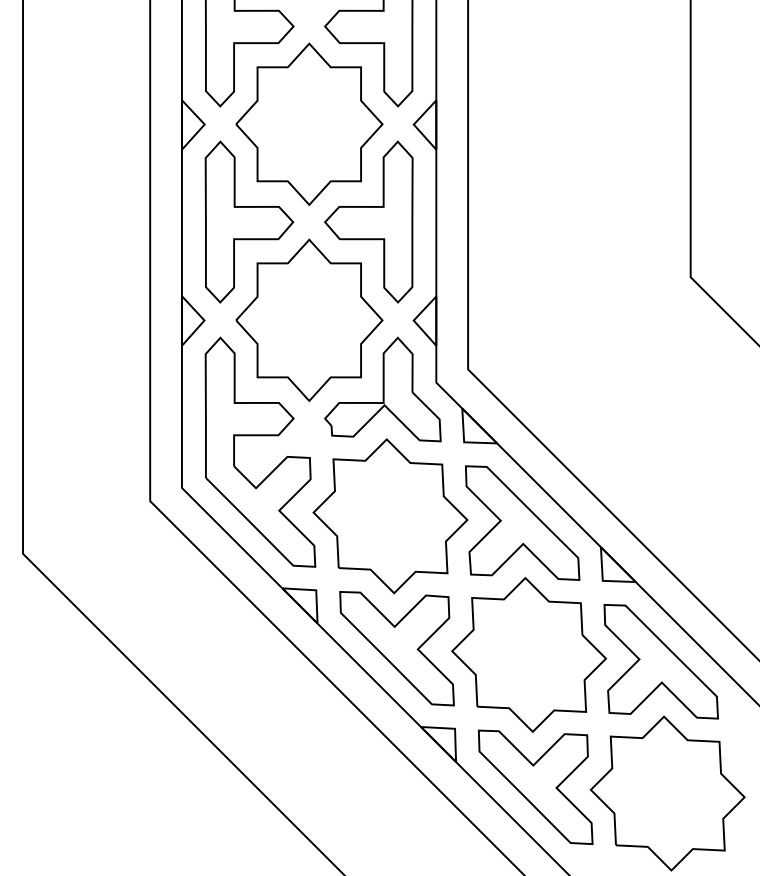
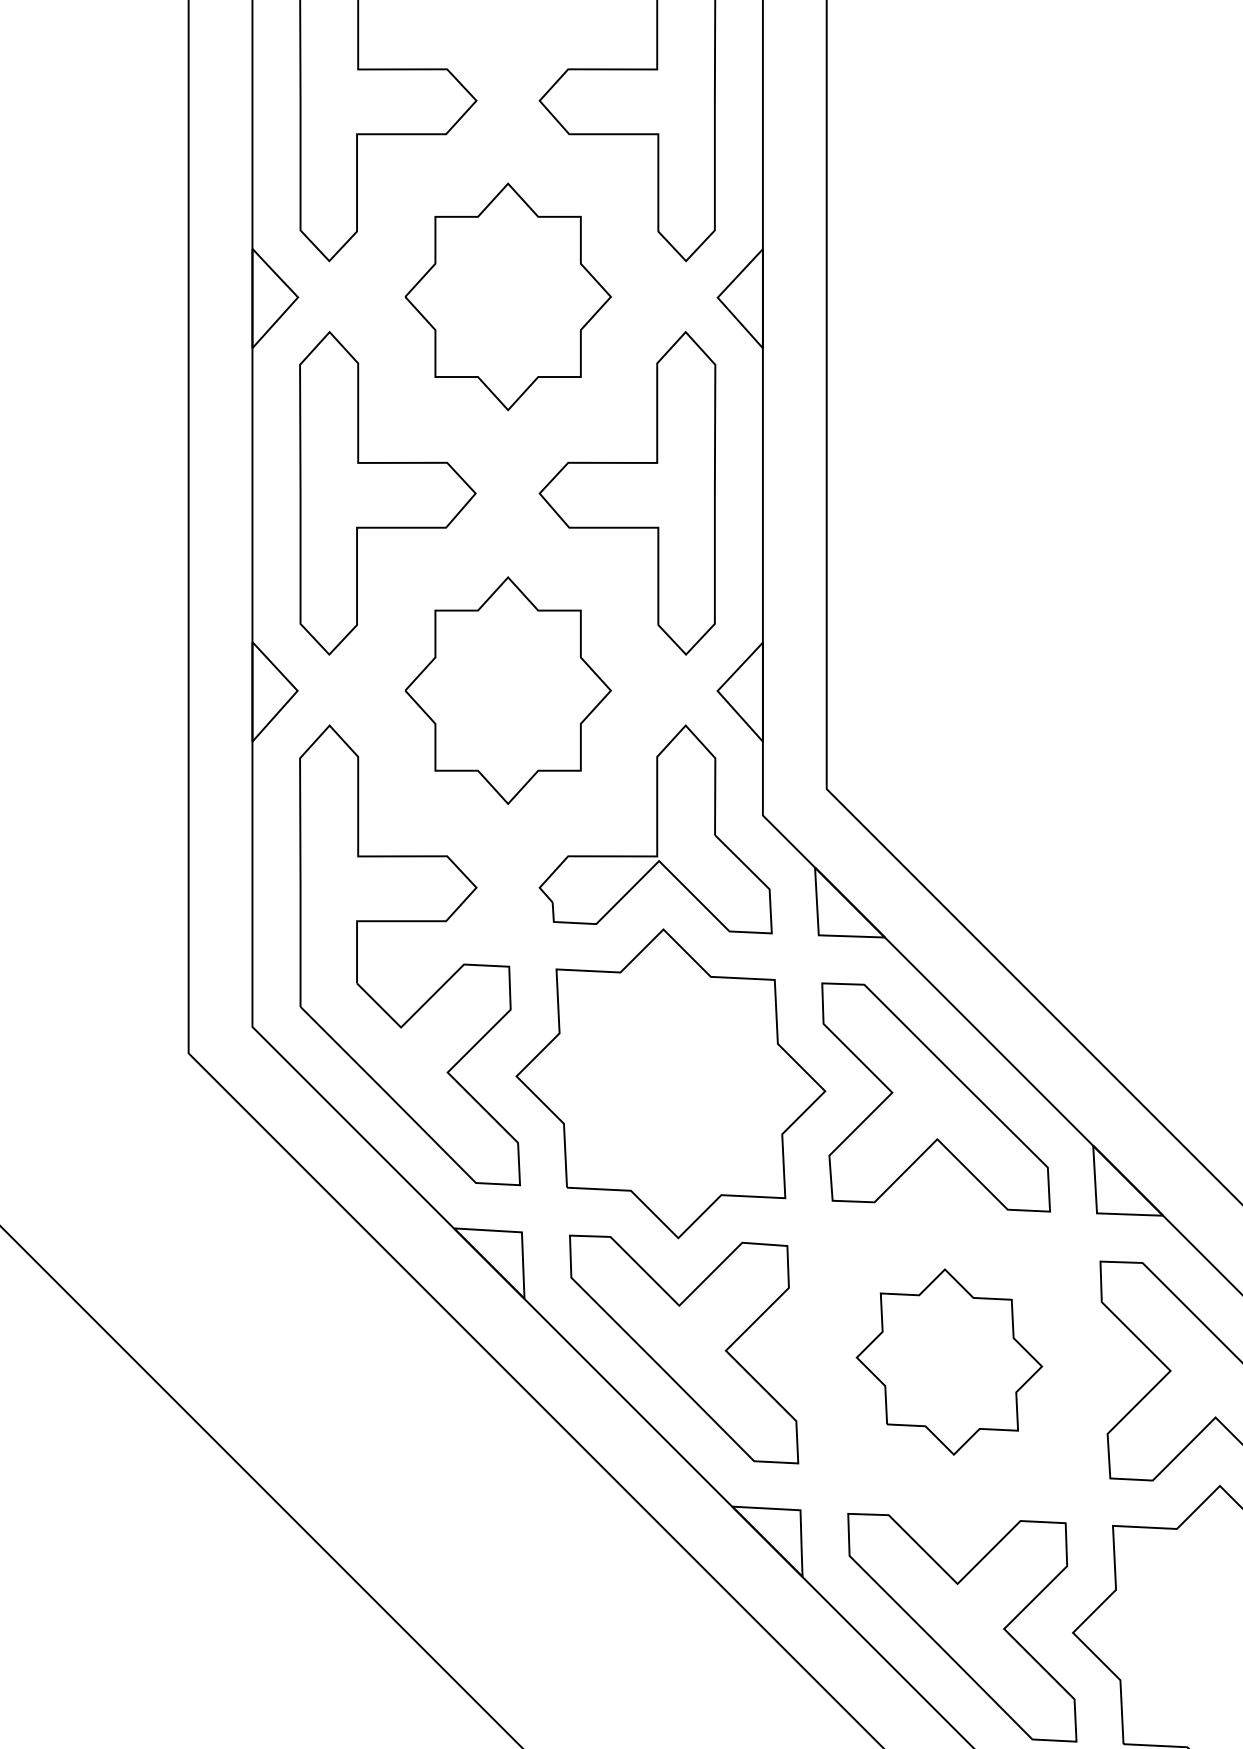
part: (309, 123) -> (508, 295), size x0.7
part: (309, 320) -> (508, 690), size x0.7
part: (529, 654) -> (949, 1361), size x0.6

